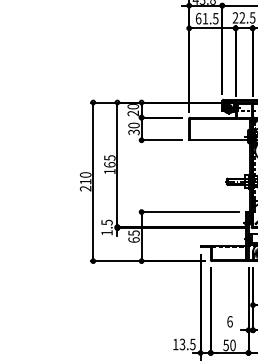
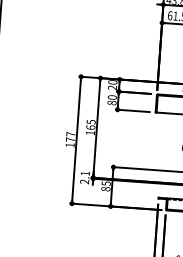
text: (133, 132) -> (111, 103), 30 -> 80
text: (85, 181) -> (70, 139), 210 -> 177
text: (106, 227) -> (84, 177), 1.5 -> 2.1
text: (133, 239) -> (105, 188), 65 -> 85

